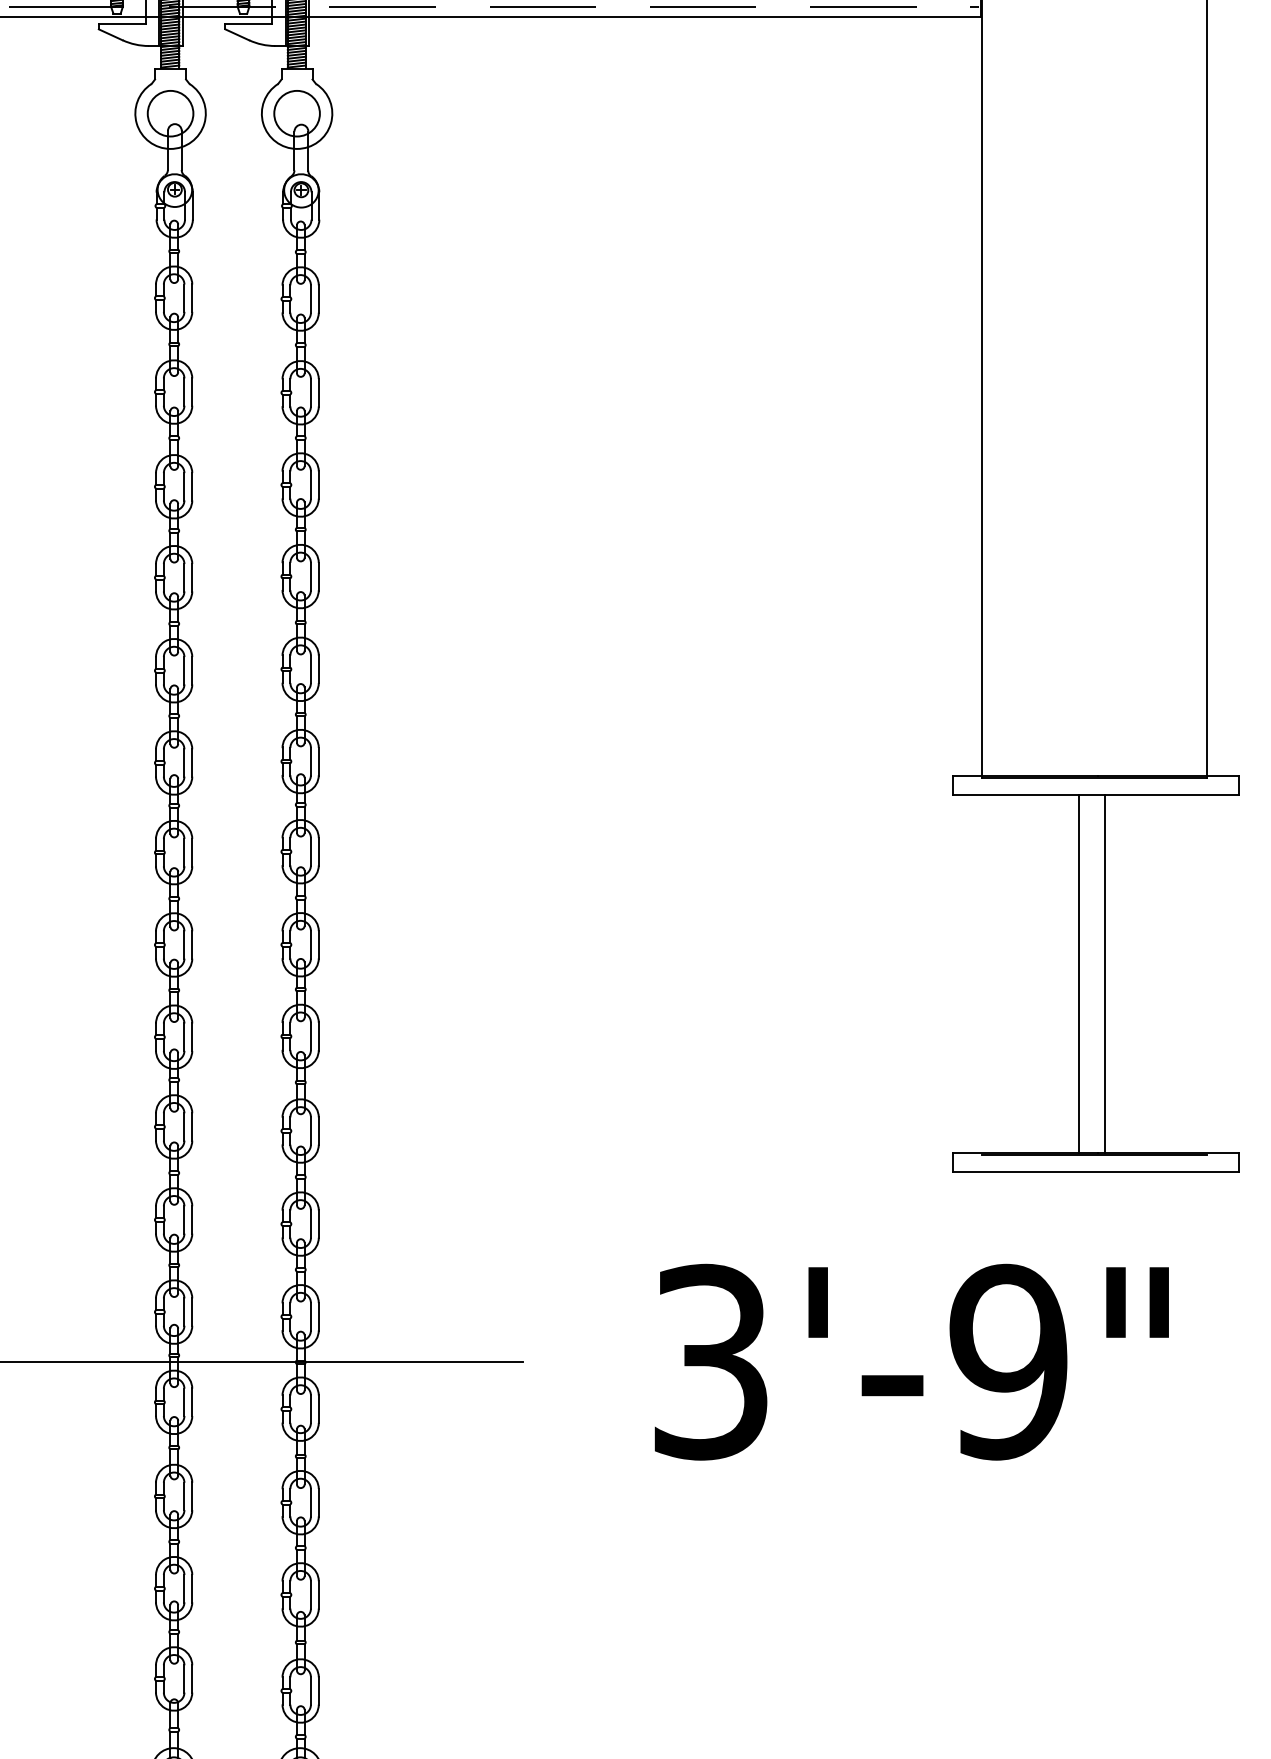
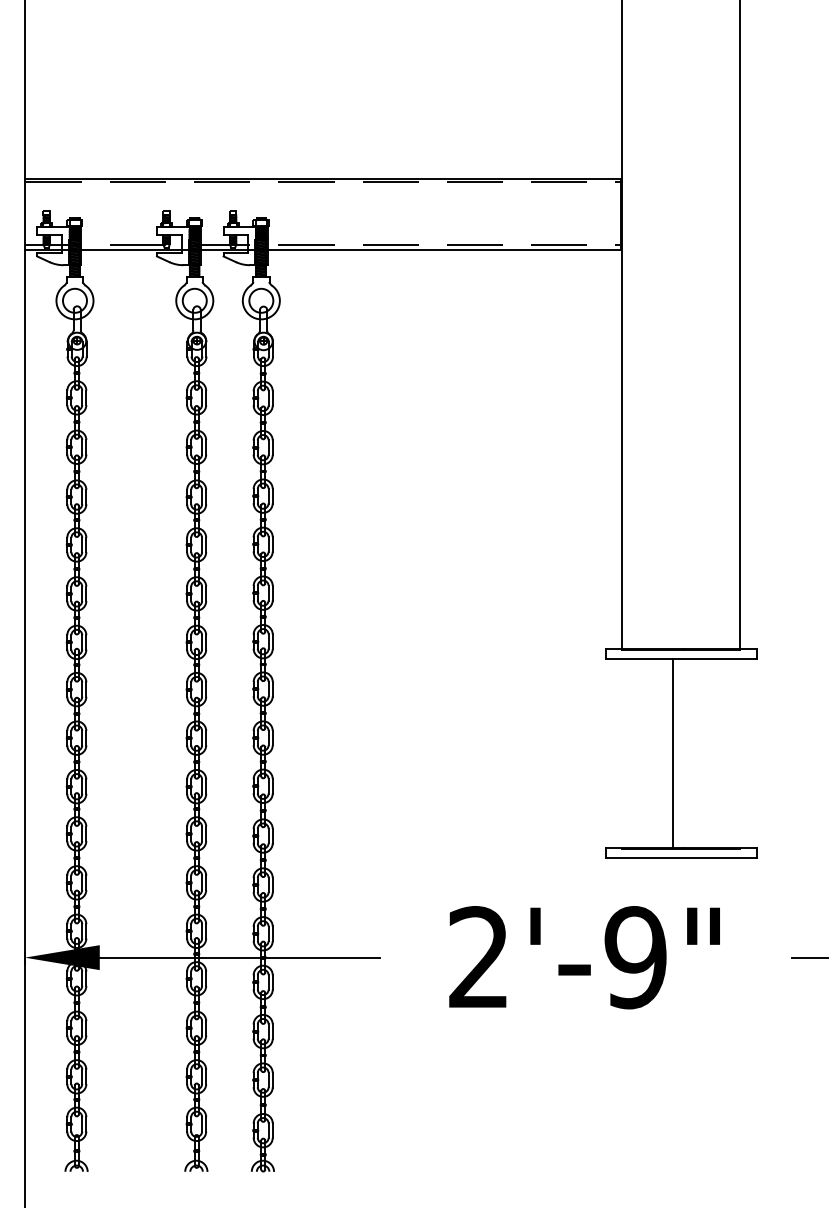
line: (1105, 974) -> (686, 753), removed
text: (709, 1361) -> (478, 957), 3'-9" -> 2'-9"

